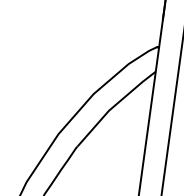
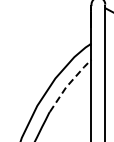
line: (115, 105) -> (69, 83), solid -> dashed

